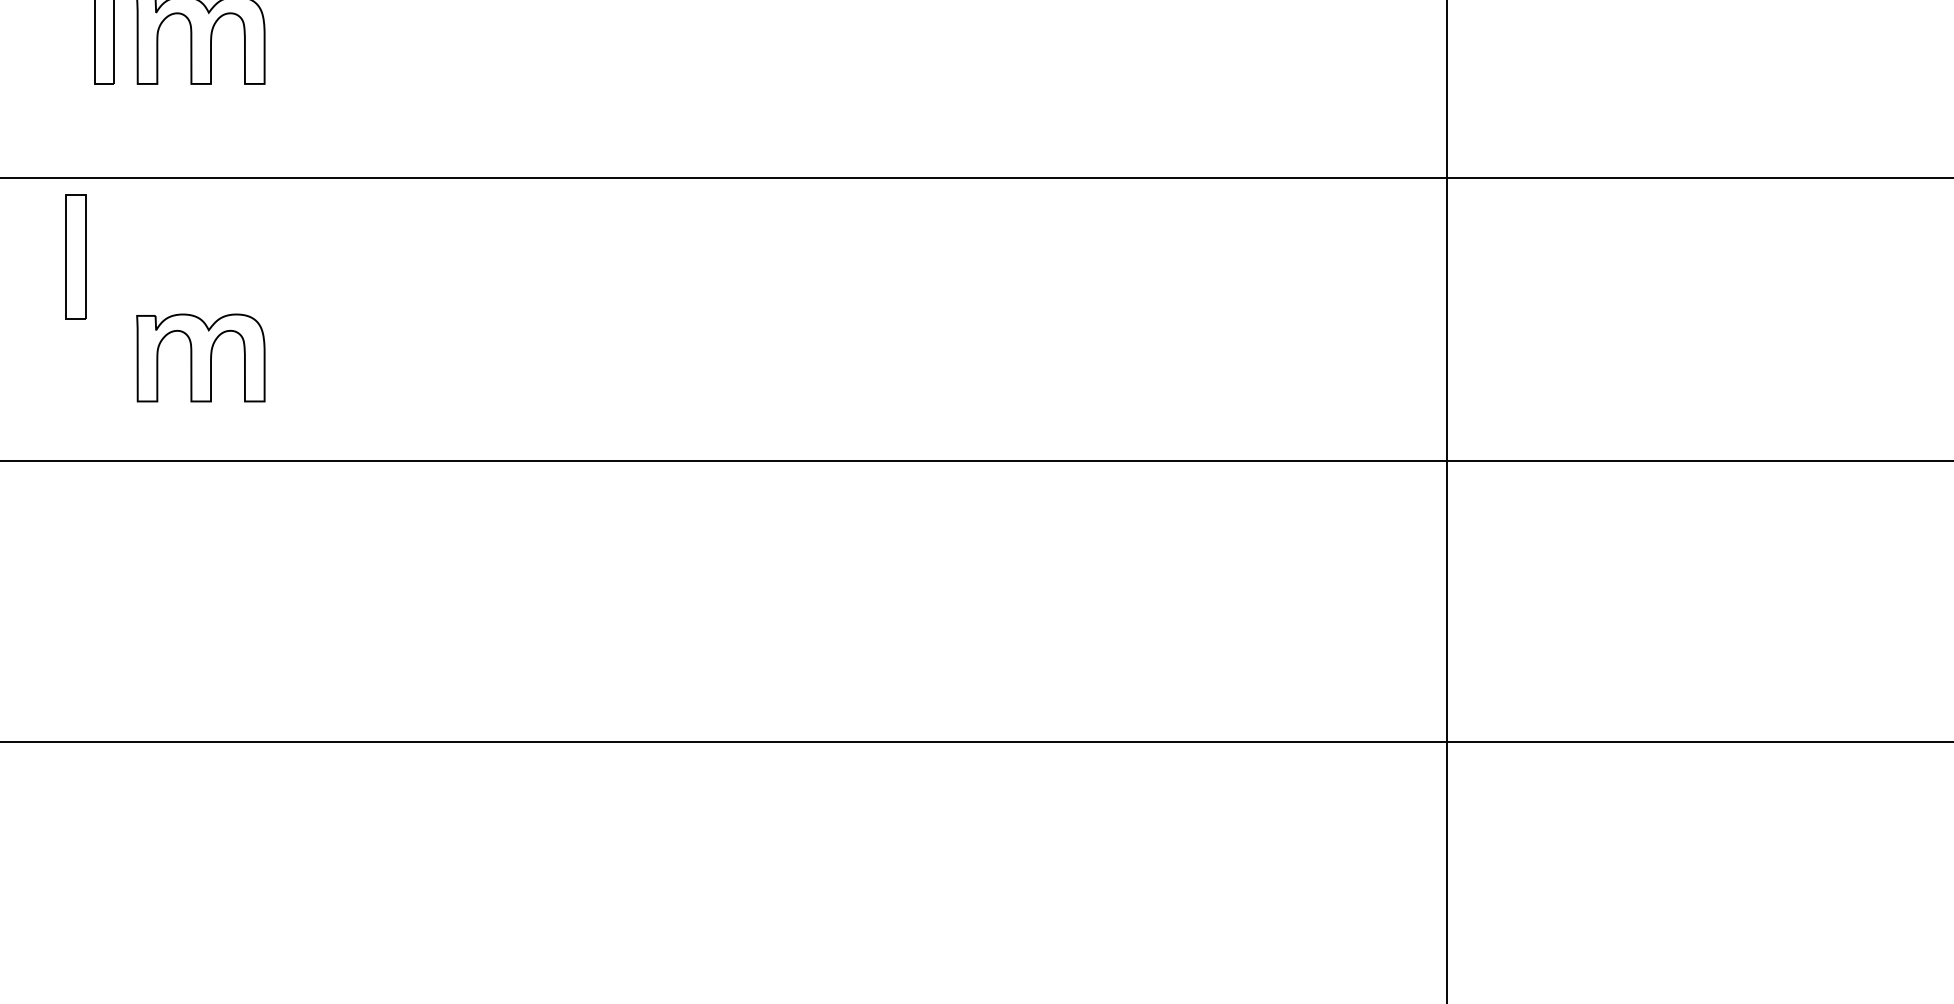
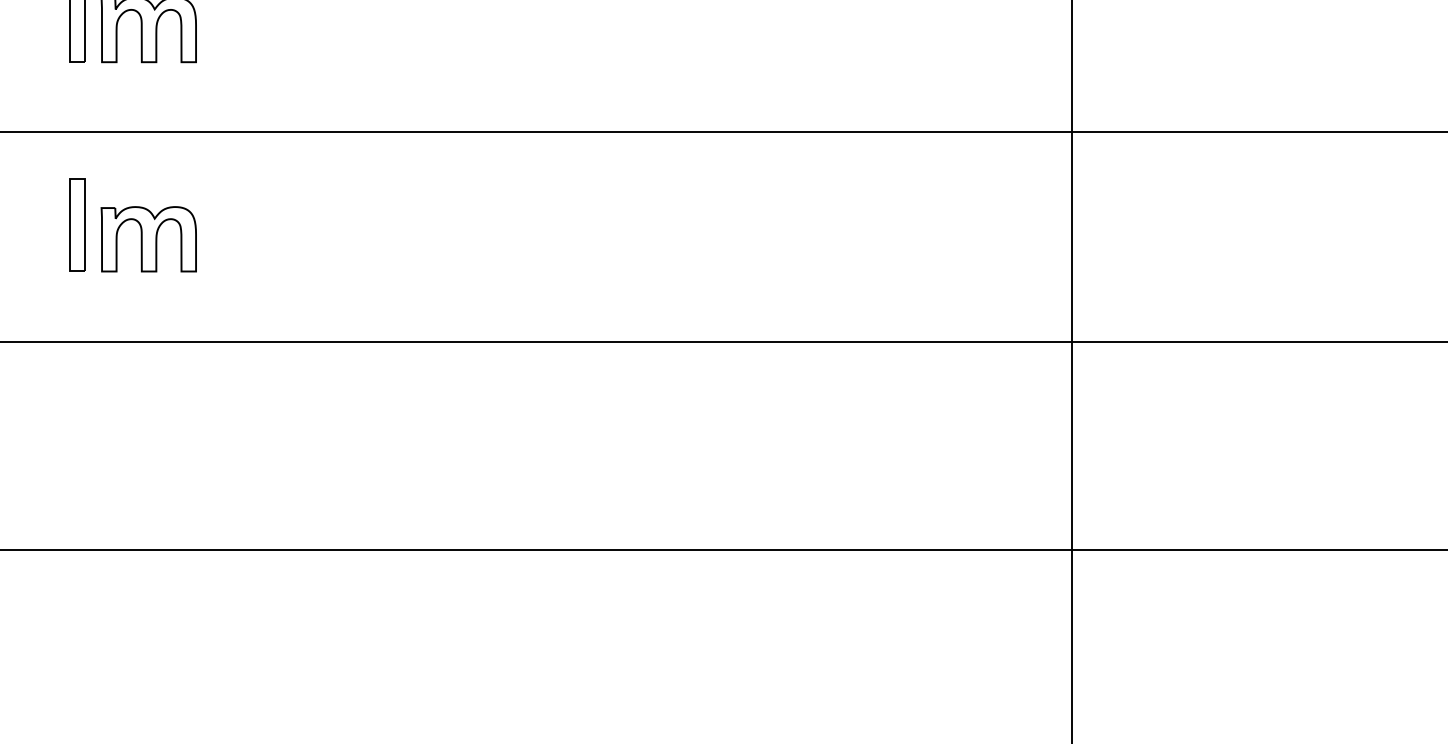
part: (76, 255) -> (77, 224), moved
part: (200, 358) -> (148, 239), moved

